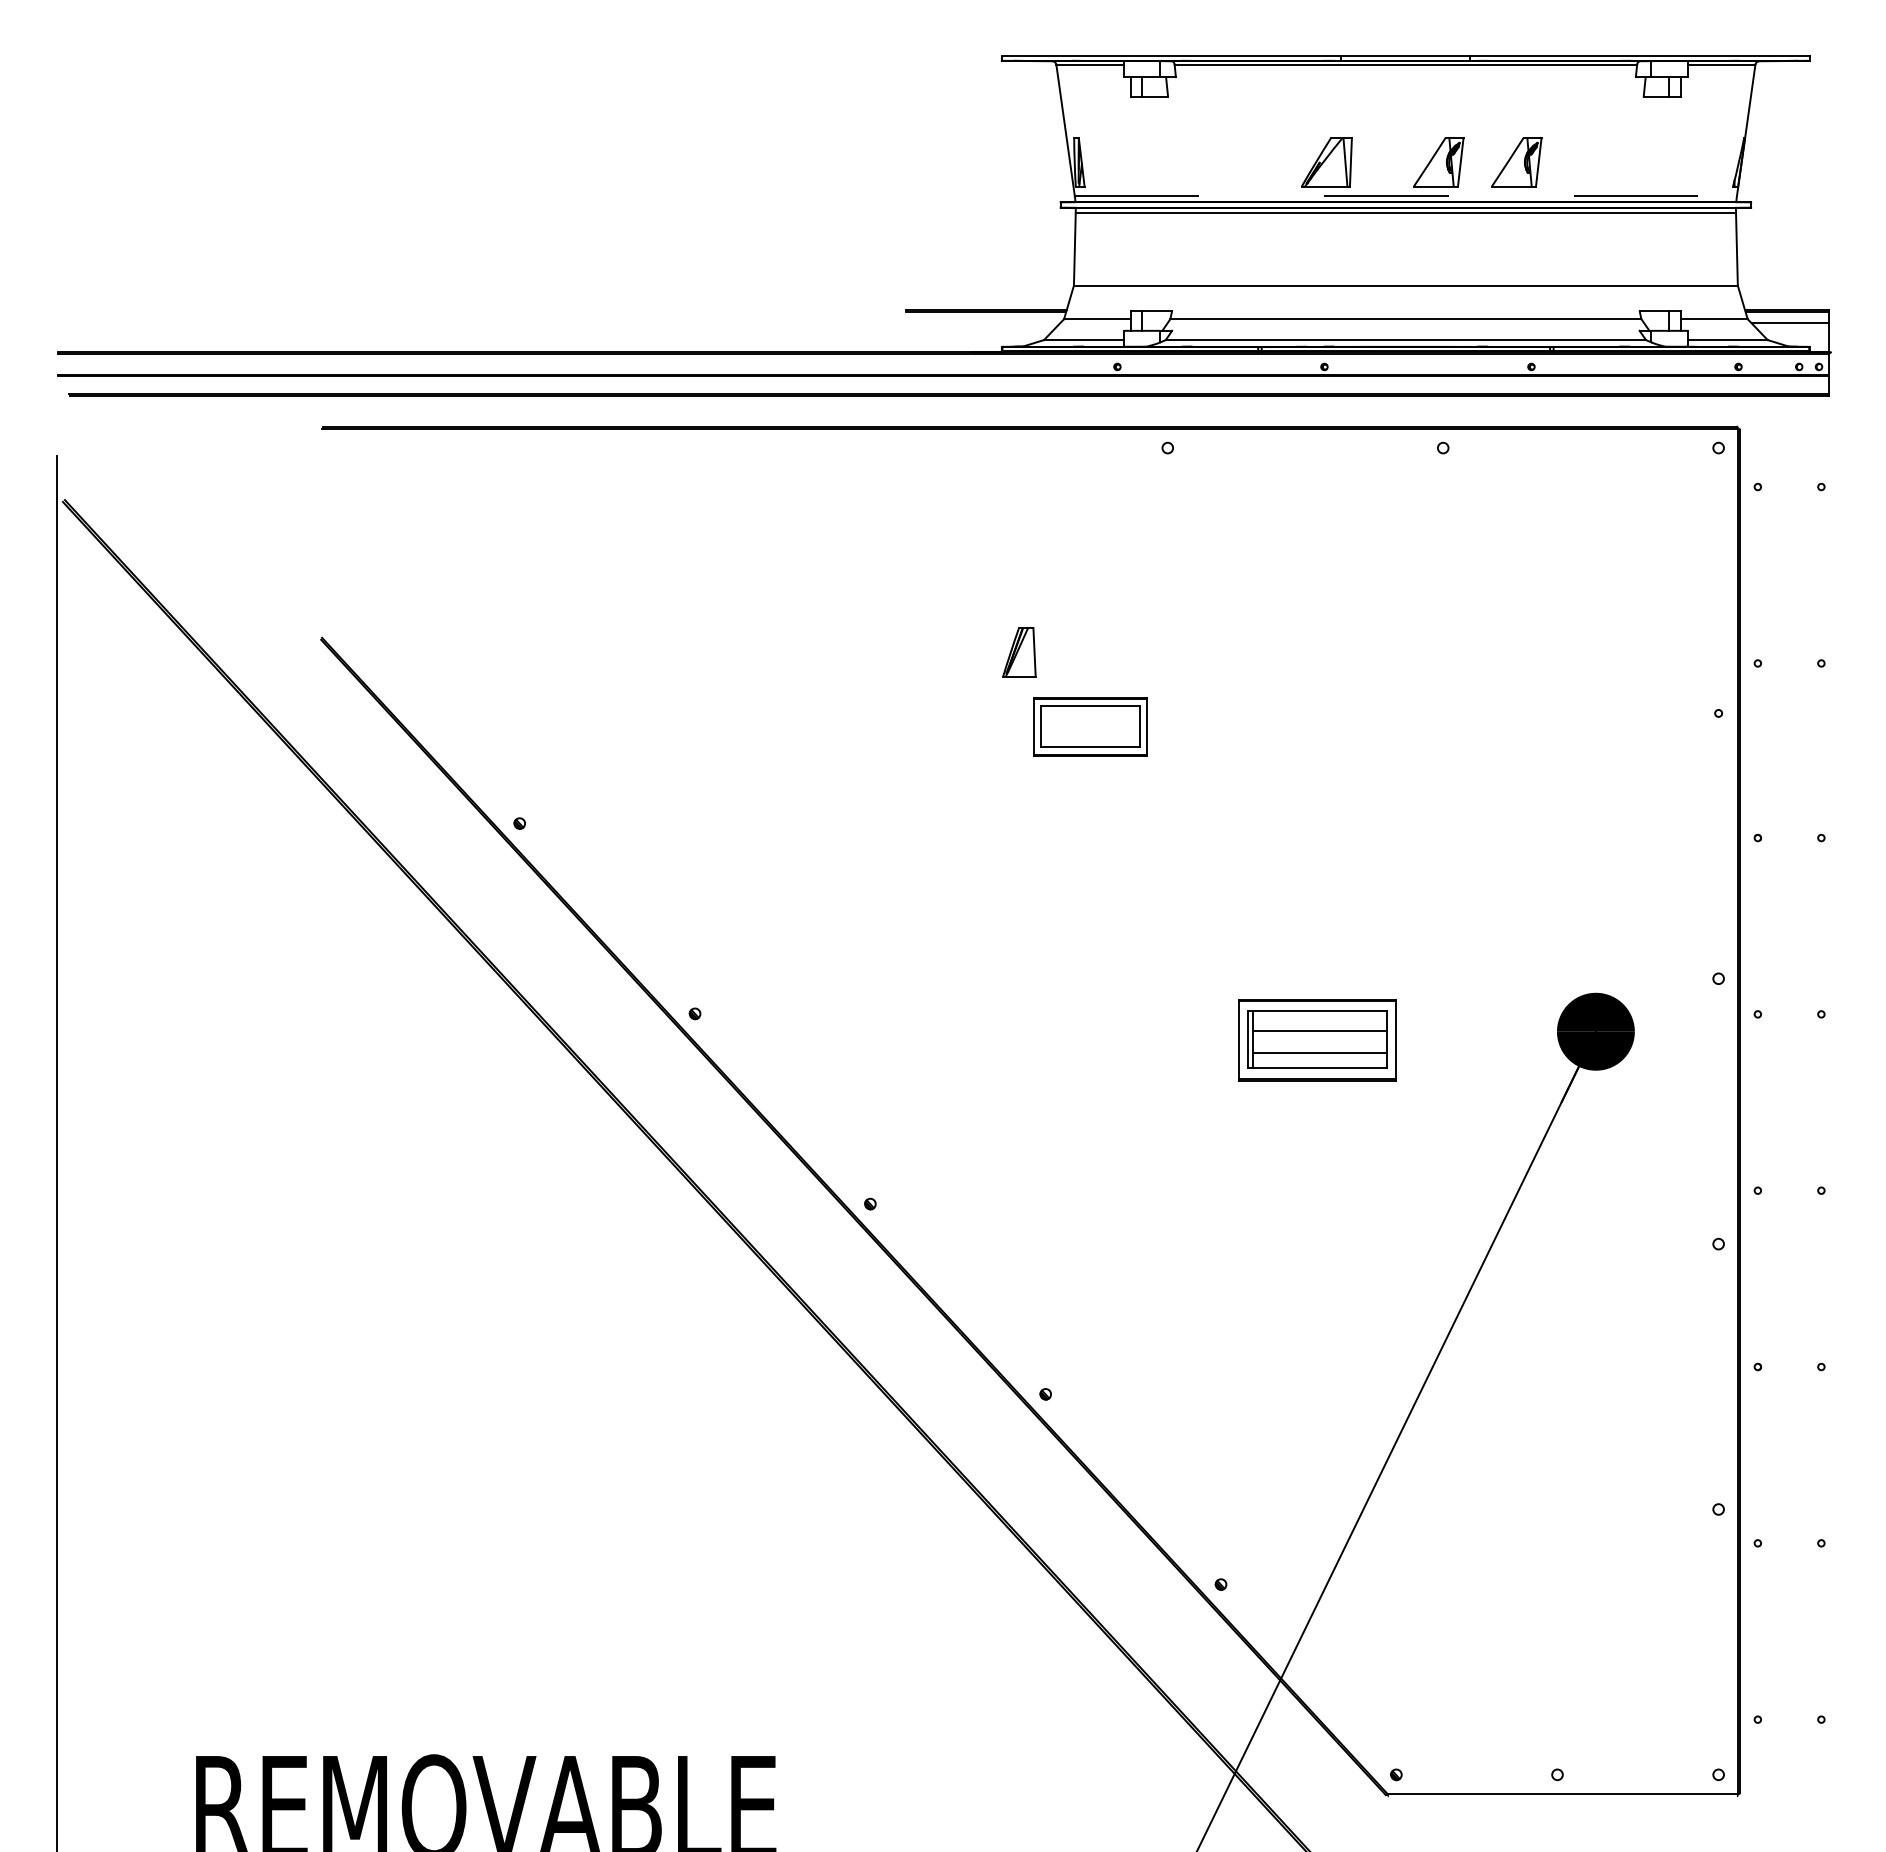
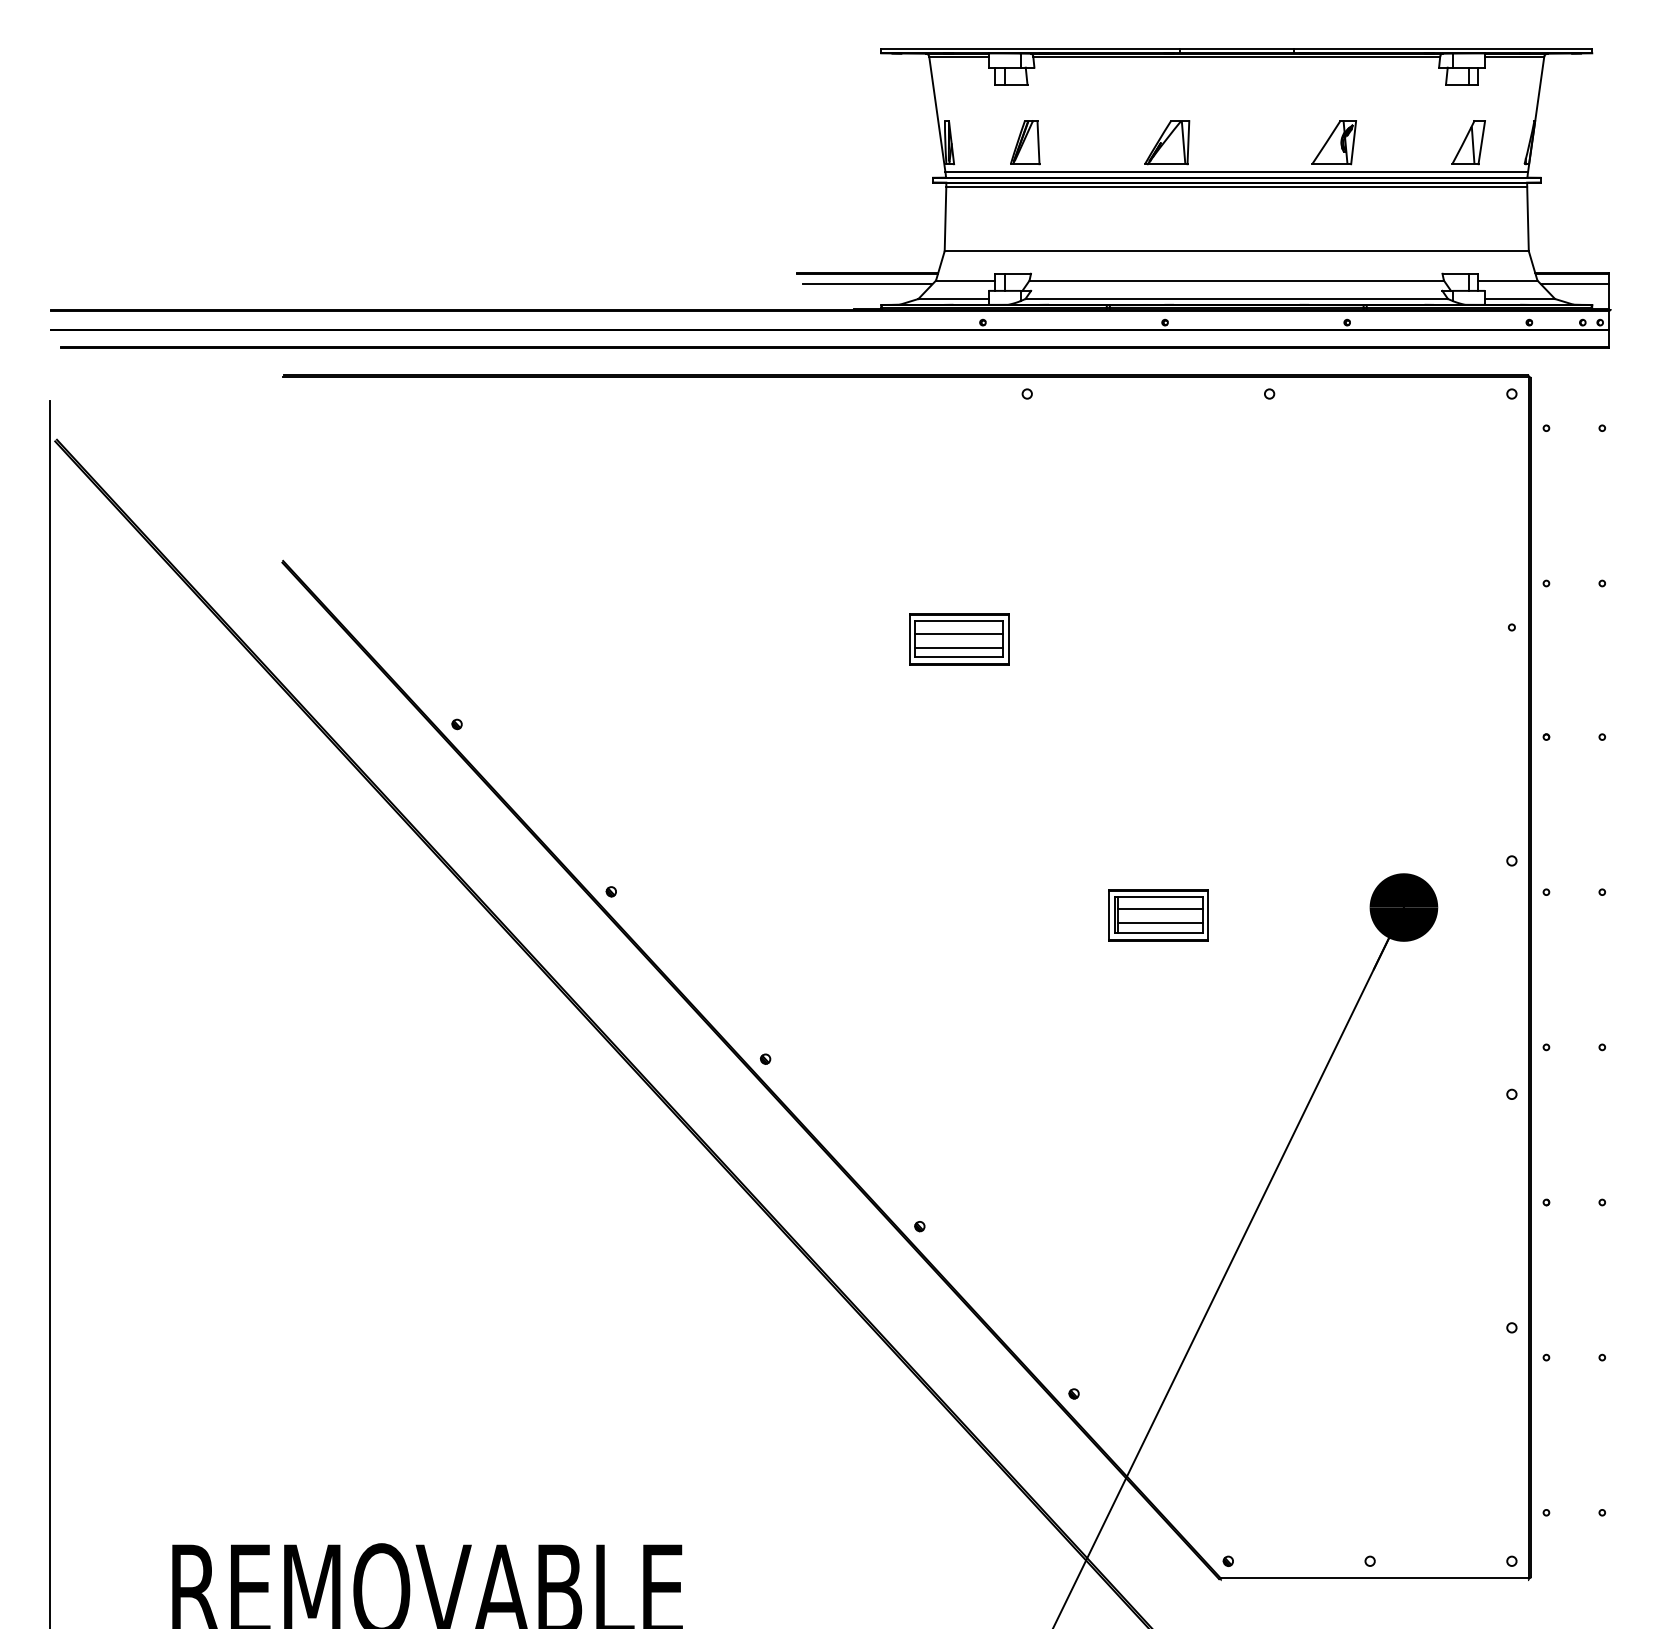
part: (1669, 161) -> (1468, 141), added
part: (1438, 162) -> (1265, 142), removed
line: (1406, 195) -> (1237, 171), dashed -> solid
line: (986, 323) -> (867, 284), added
part: (1019, 652) -> (1025, 142), moved
line: (1090, 720) -> (959, 633), added
line: (1090, 736) -> (959, 647), added
part: (1317, 1040) -> (1158, 915), size x0.71

